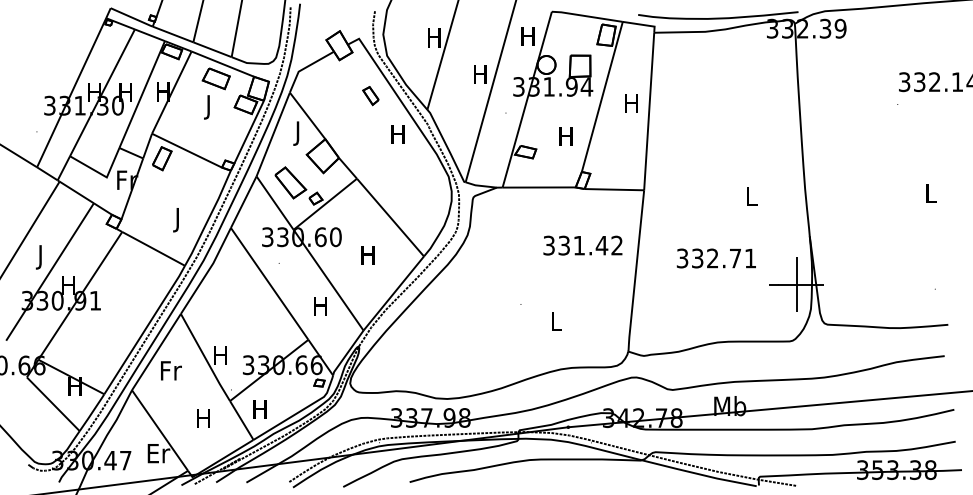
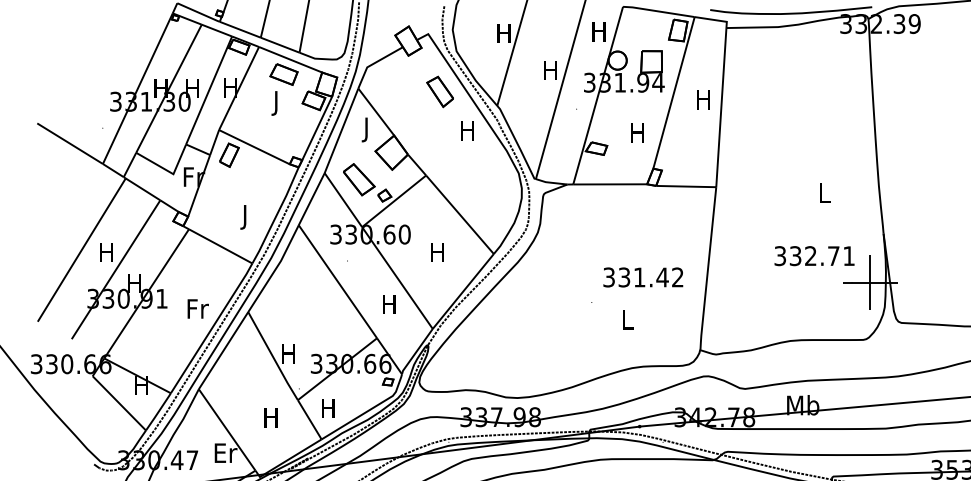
part: (370, 95) -> (439, 91), size x1.67
text: (582, 245) -> (642, 277), moved
text: (40, 257) -> (106, 255), J -> H
text: (715, 258) -> (813, 256), moved
text: (171, 370) -> (198, 308), moved

